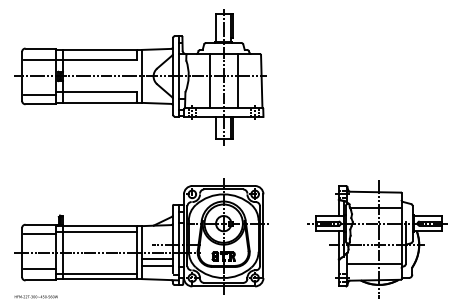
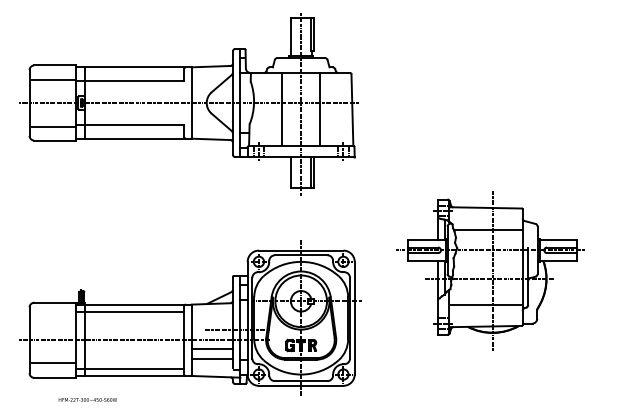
line: (39, 234) -> (53, 315), removed
part: (377, 238) -> (490, 270), moved
text: (36, 296) -> (87, 399), moved

